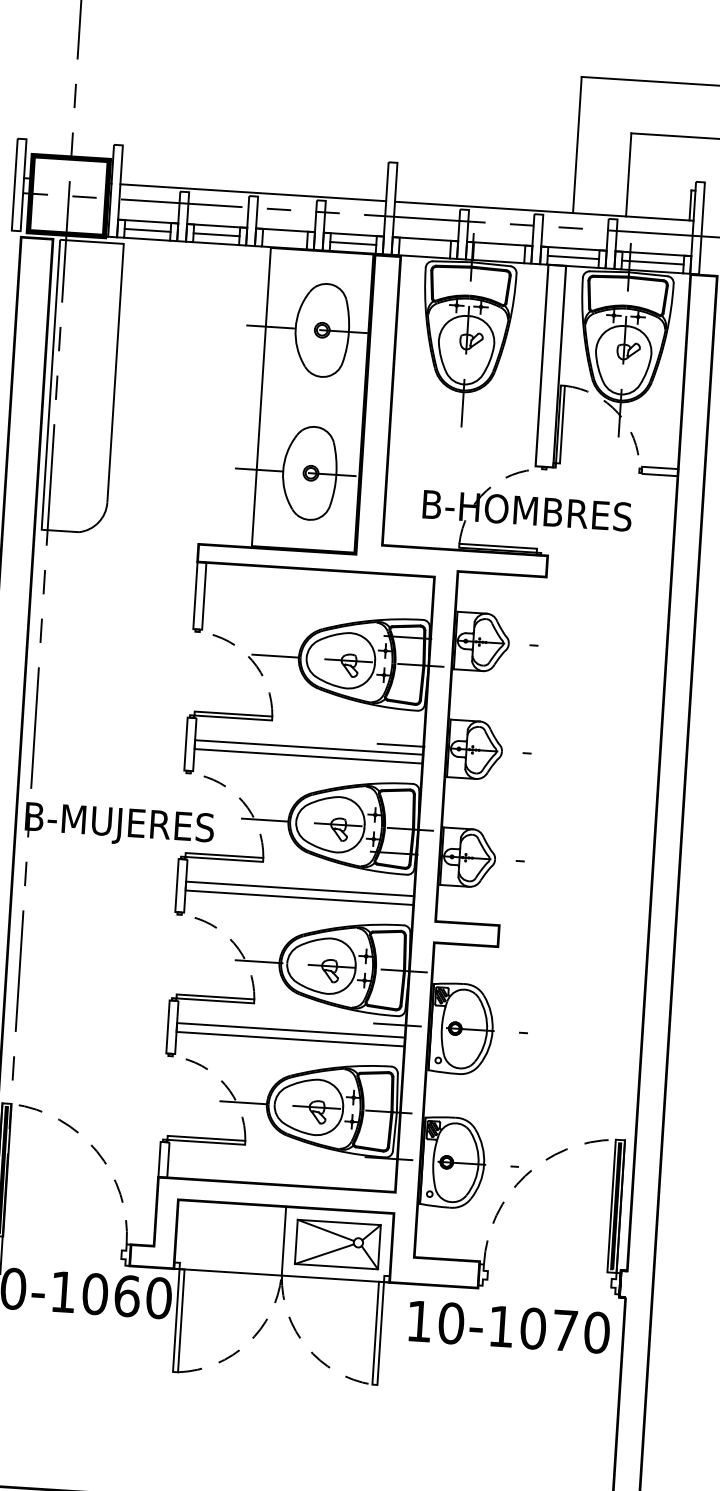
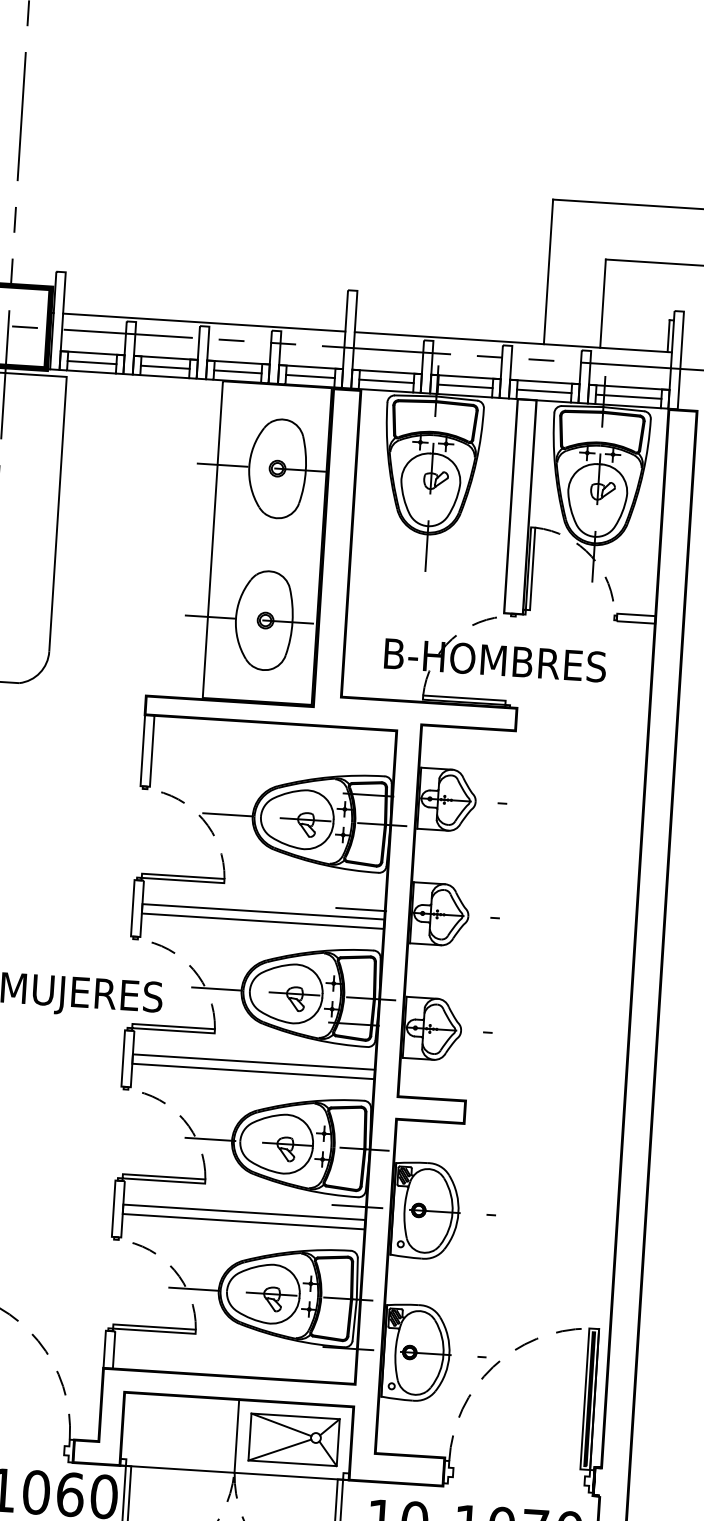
line: (284, 238) -> (237, 371), added
line: (424, 247) -> (386, 380), added
line: (498, 252) -> (464, 386), added

